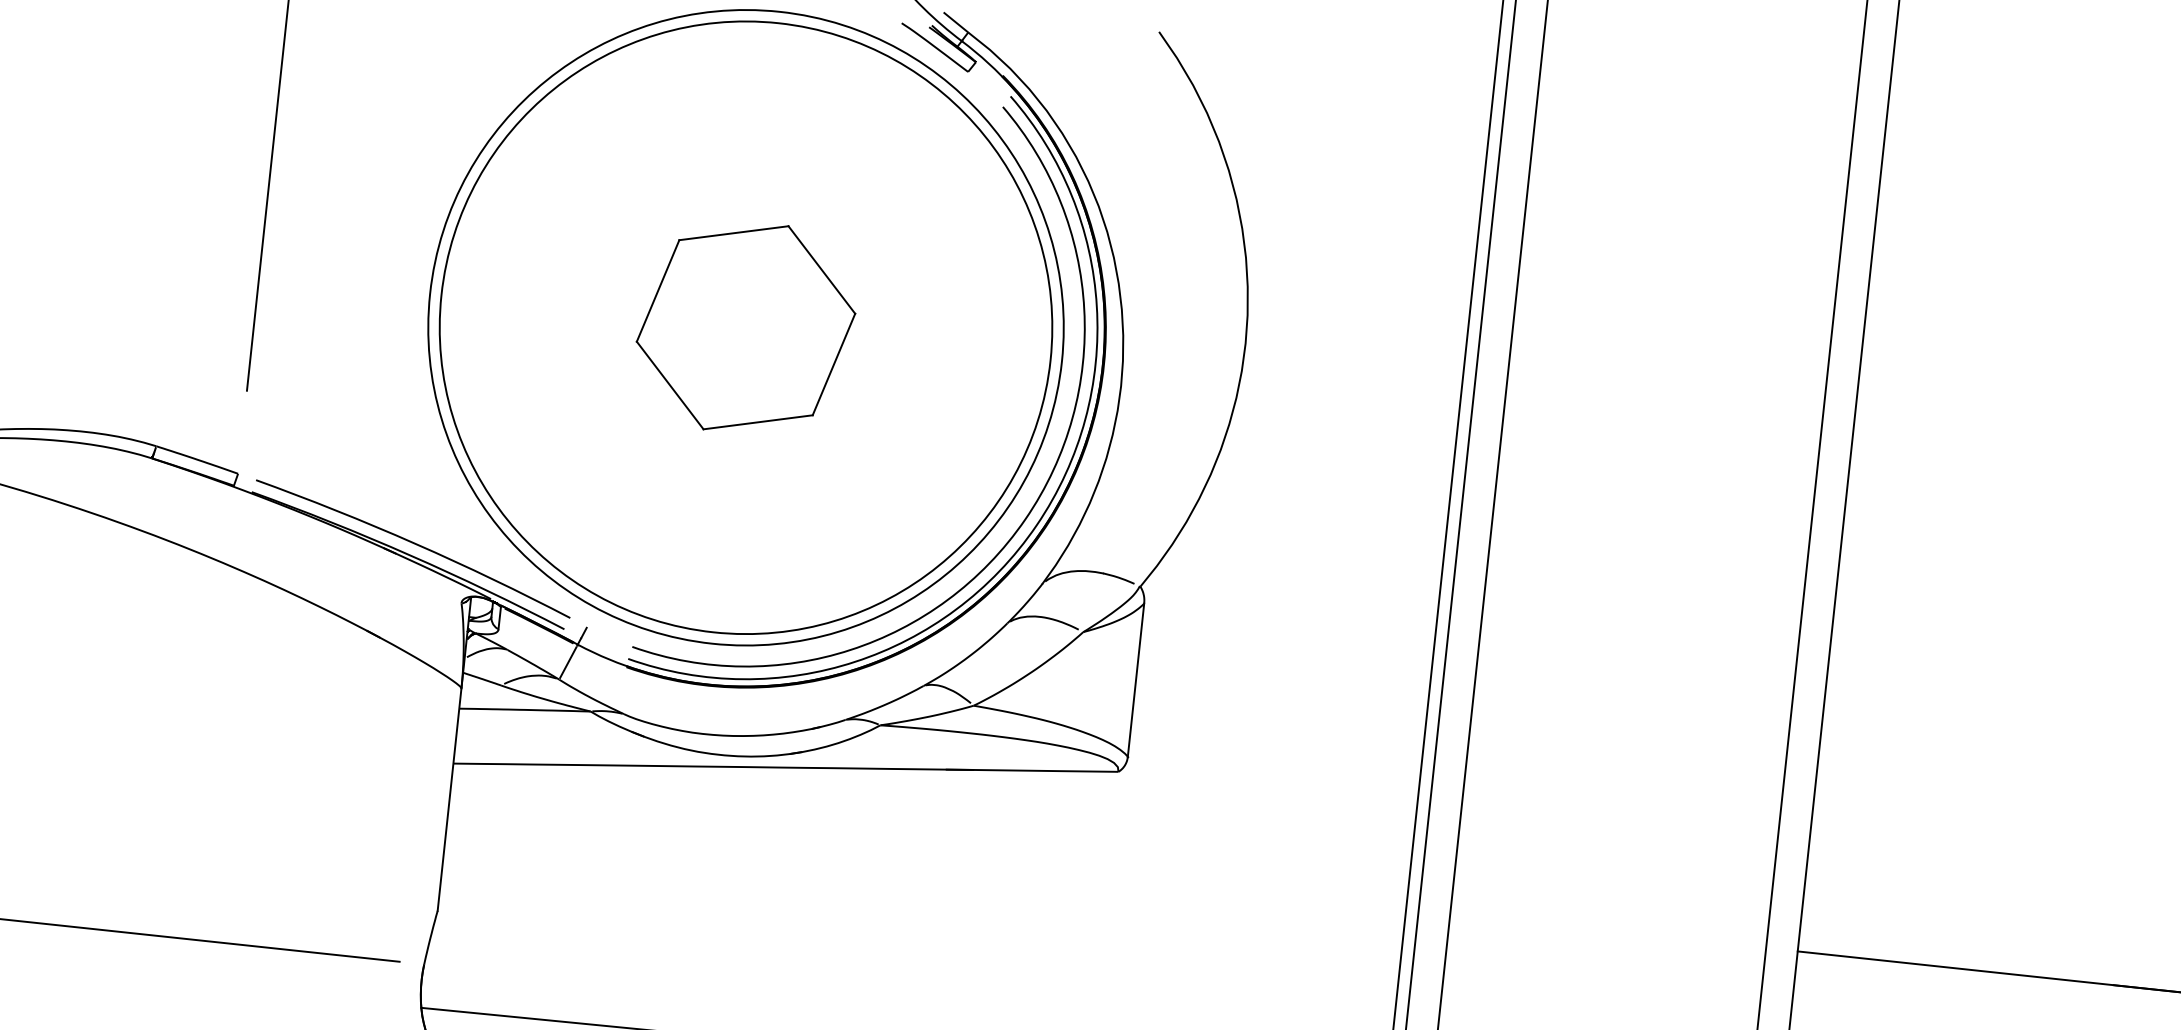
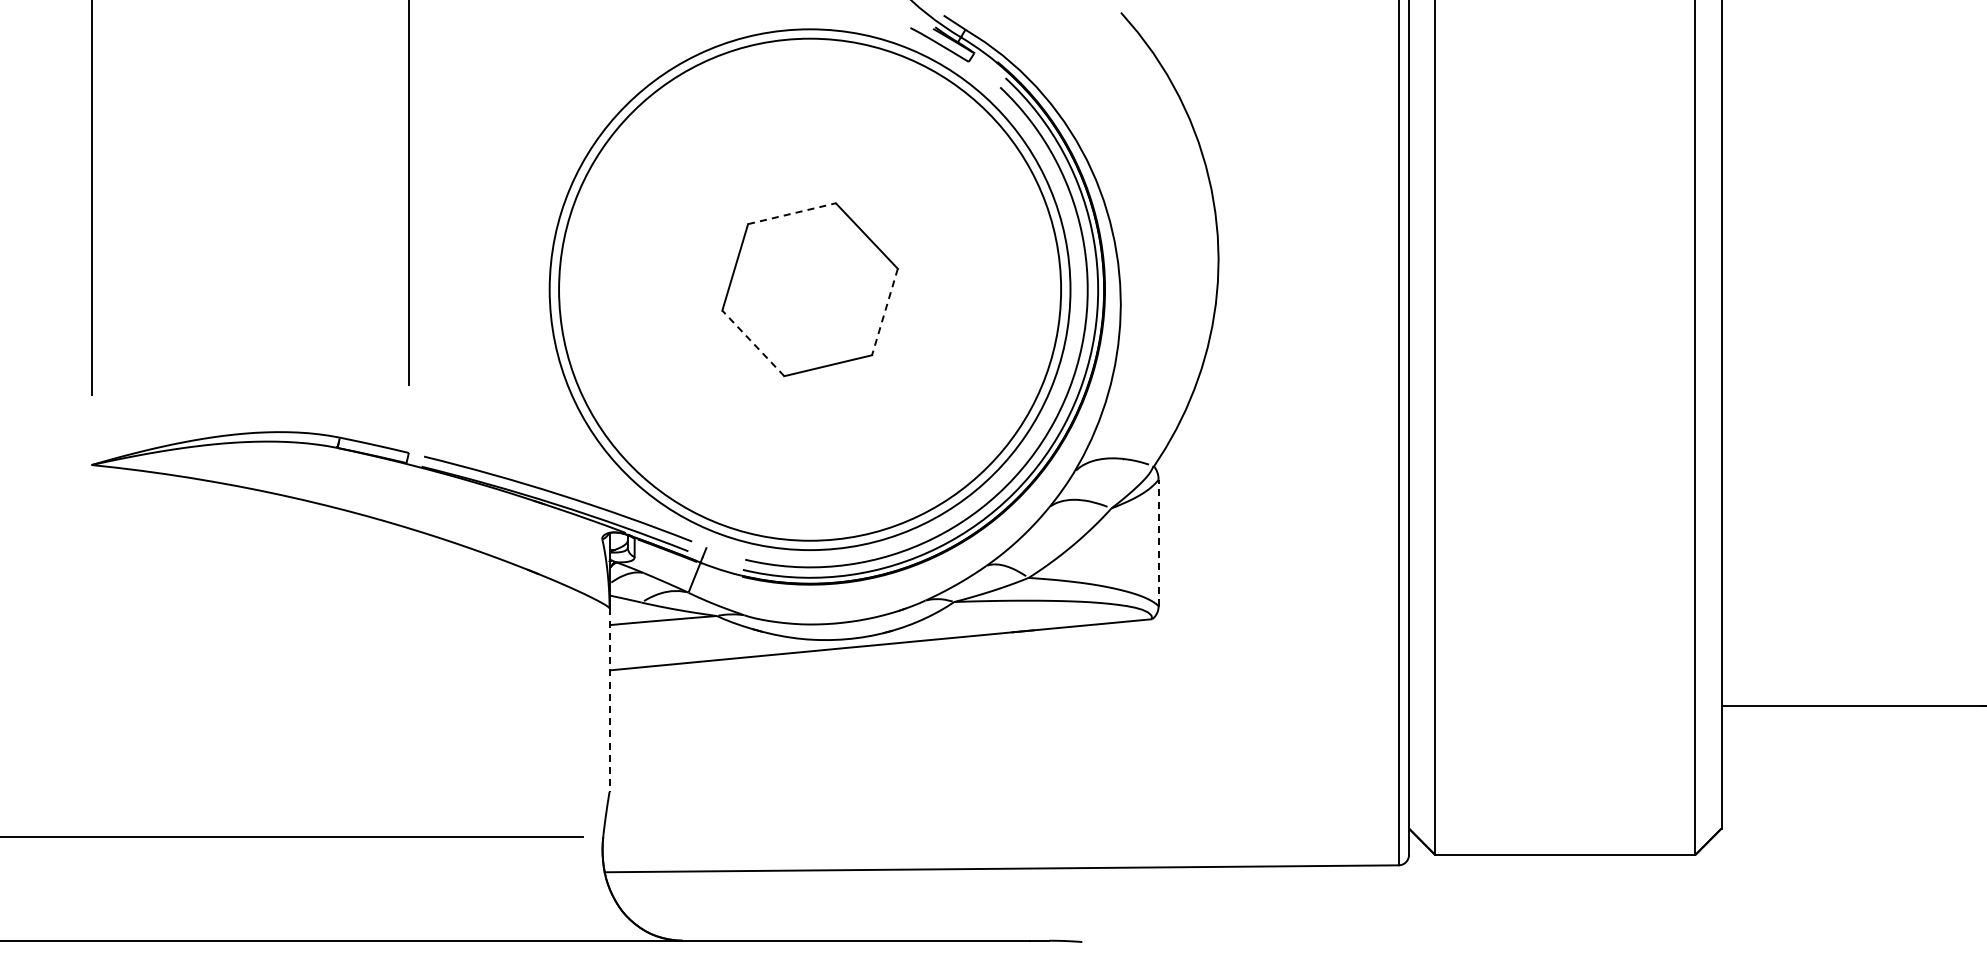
line: (734, 233) -> (792, 213), solid -> dashed
line: (833, 365) -> (884, 312), solid -> dashed
line: (669, 385) -> (752, 343), solid -> dashed
line: (1135, 679) -> (1158, 542), solid -> dashed
line: (449, 800) -> (609, 700), solid -> dashed

